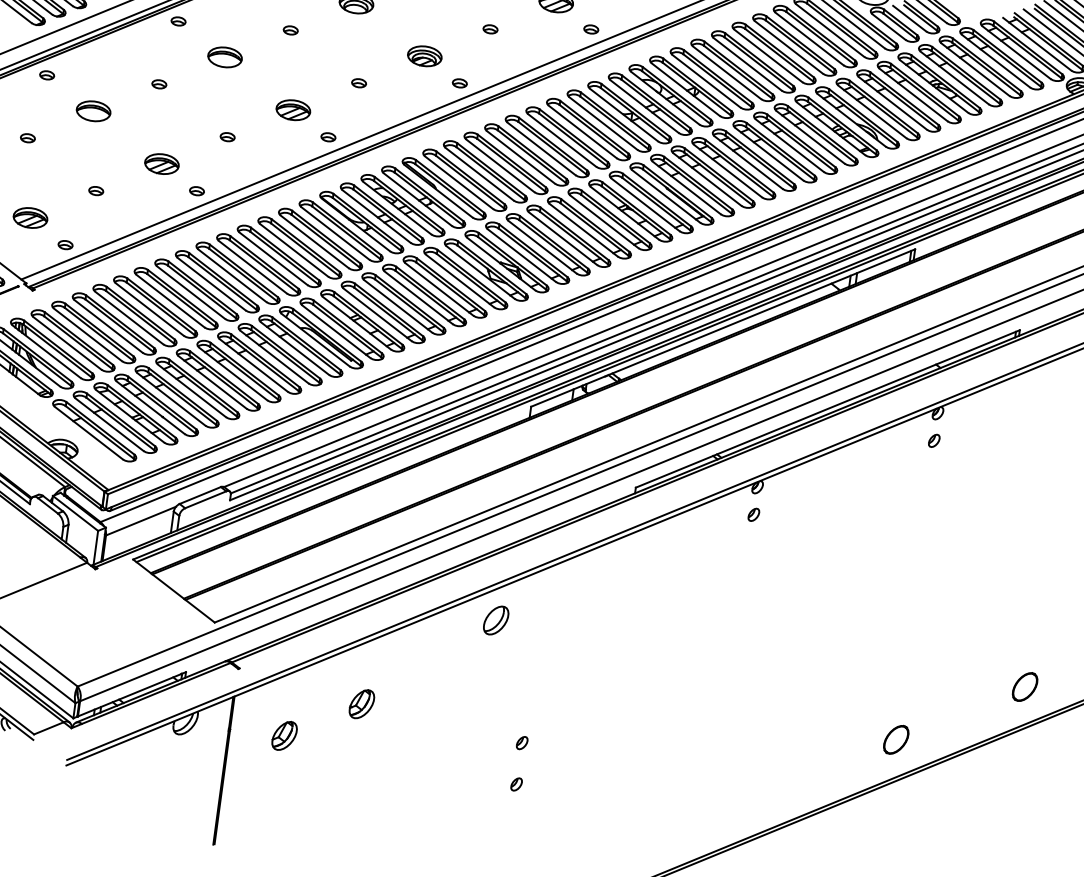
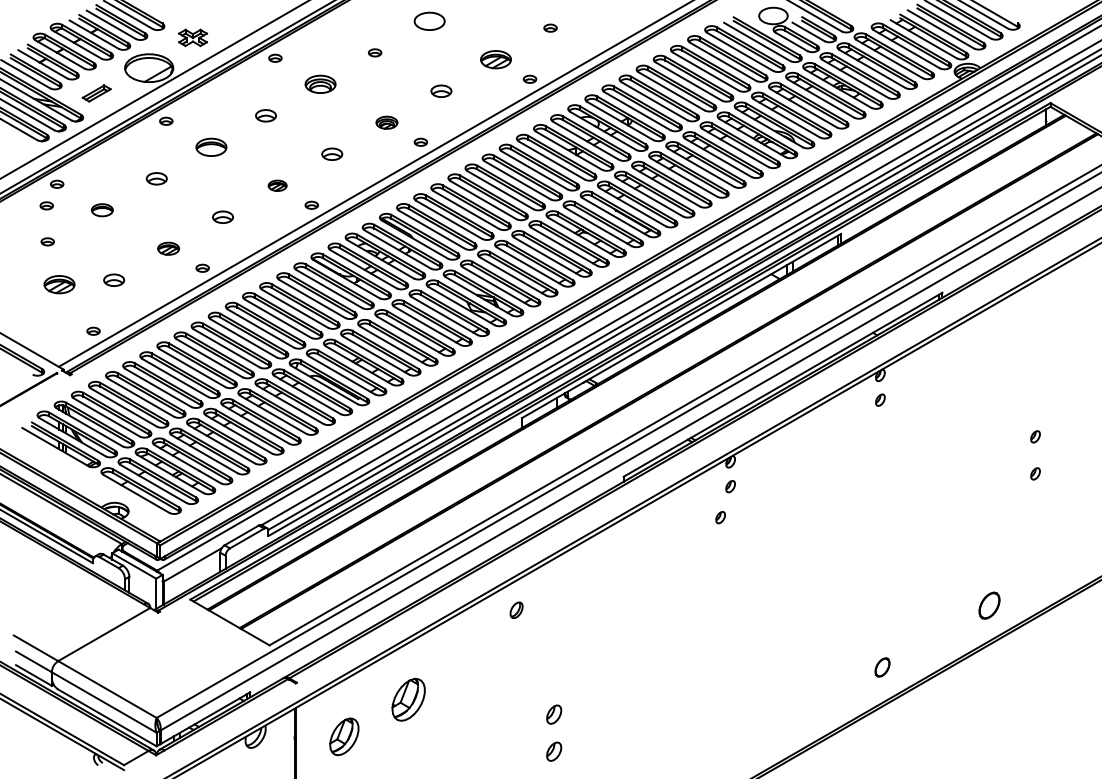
part: (490, 28) -> (441, 90), size x1.6
part: (290, 29) -> (265, 115), size x1.6
part: (424, 56) -> (386, 122), size x0.7
part: (359, 82) -> (332, 153), size x1.6
part: (158, 83) -> (156, 178), size x1.6
part: (32, 97) -> (46, 205), added
part: (293, 109) -> (277, 185), size x0.6
part: (93, 110) -> (102, 209), size x0.7
part: (228, 136) -> (223, 216), size x1.6
part: (161, 163) -> (168, 248), size x0.7
part: (95, 190) -> (113, 279), size x1.6
part: (30, 217) -> (59, 284), moved
part: (737, 547) -> (720, 517), added
part: (495, 620) -> (516, 610), size x0.6
part: (361, 704) -> (408, 699), size x1.6
part: (284, 735) -> (344, 736), size x1.4
part: (896, 739) -> (882, 667), size x0.7
part: (521, 742) -> (553, 714), size x1.6
part: (515, 784) -> (553, 751), size x1.6

